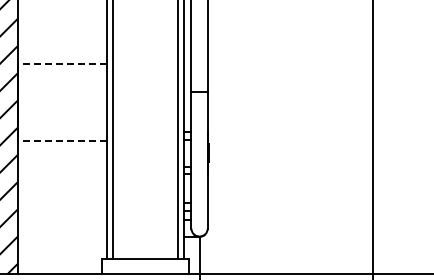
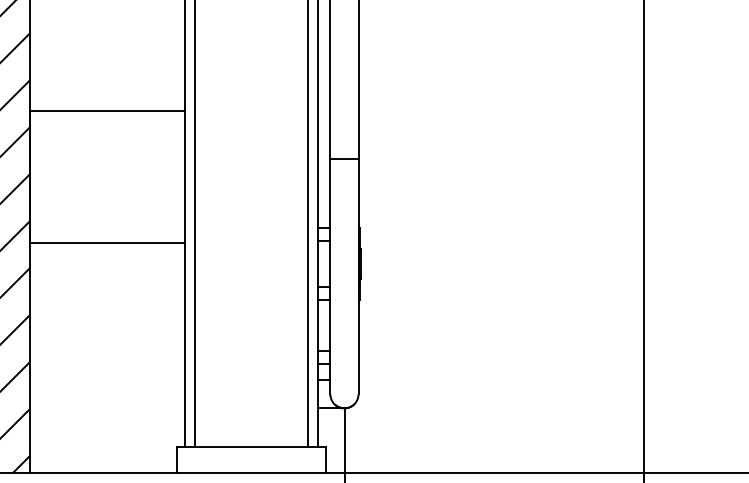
line: (62, 64) -> (107, 111), dashed -> solid
line: (62, 141) -> (107, 244), dashed -> solid

